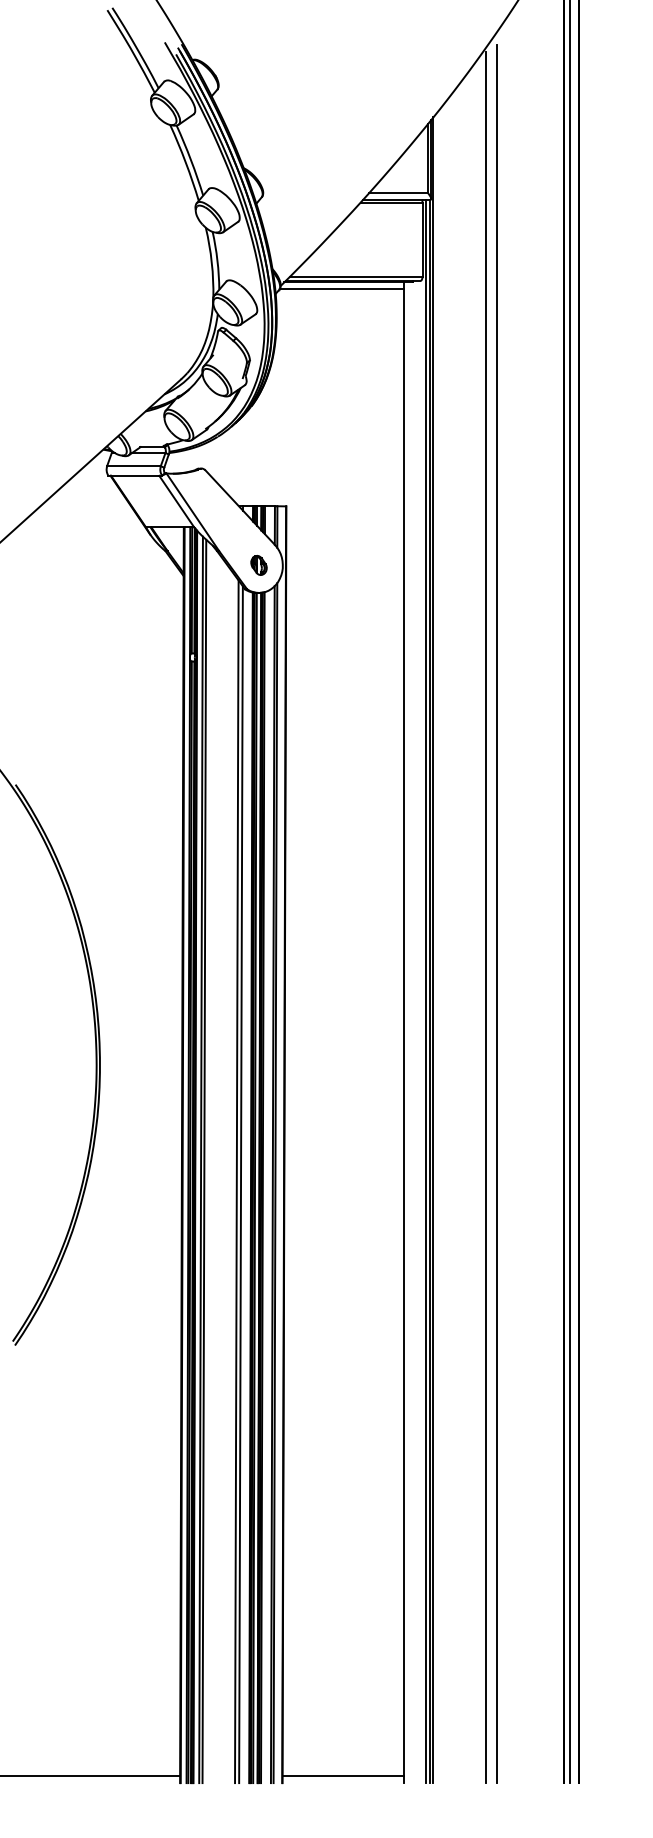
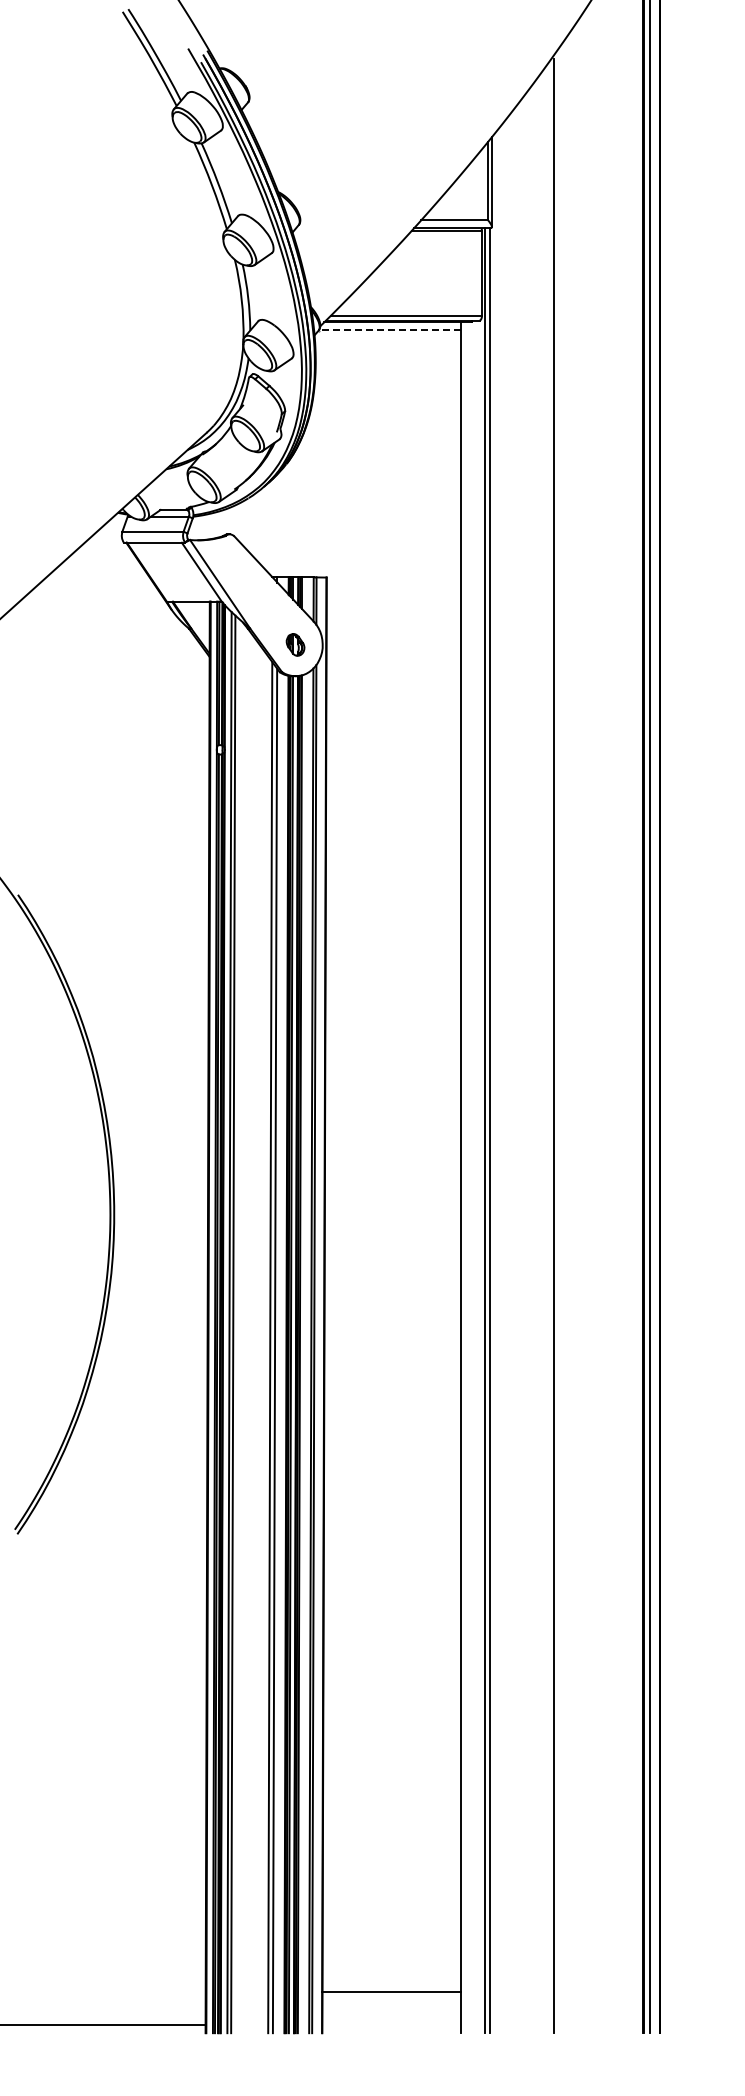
line: (341, 289) -> (389, 330), solid -> dashed
line: (496, 914) -> (566, 1042), removed
line: (433, 950) -> (494, 1083), removed
line: (343, 1776) -> (391, 1992), moved

